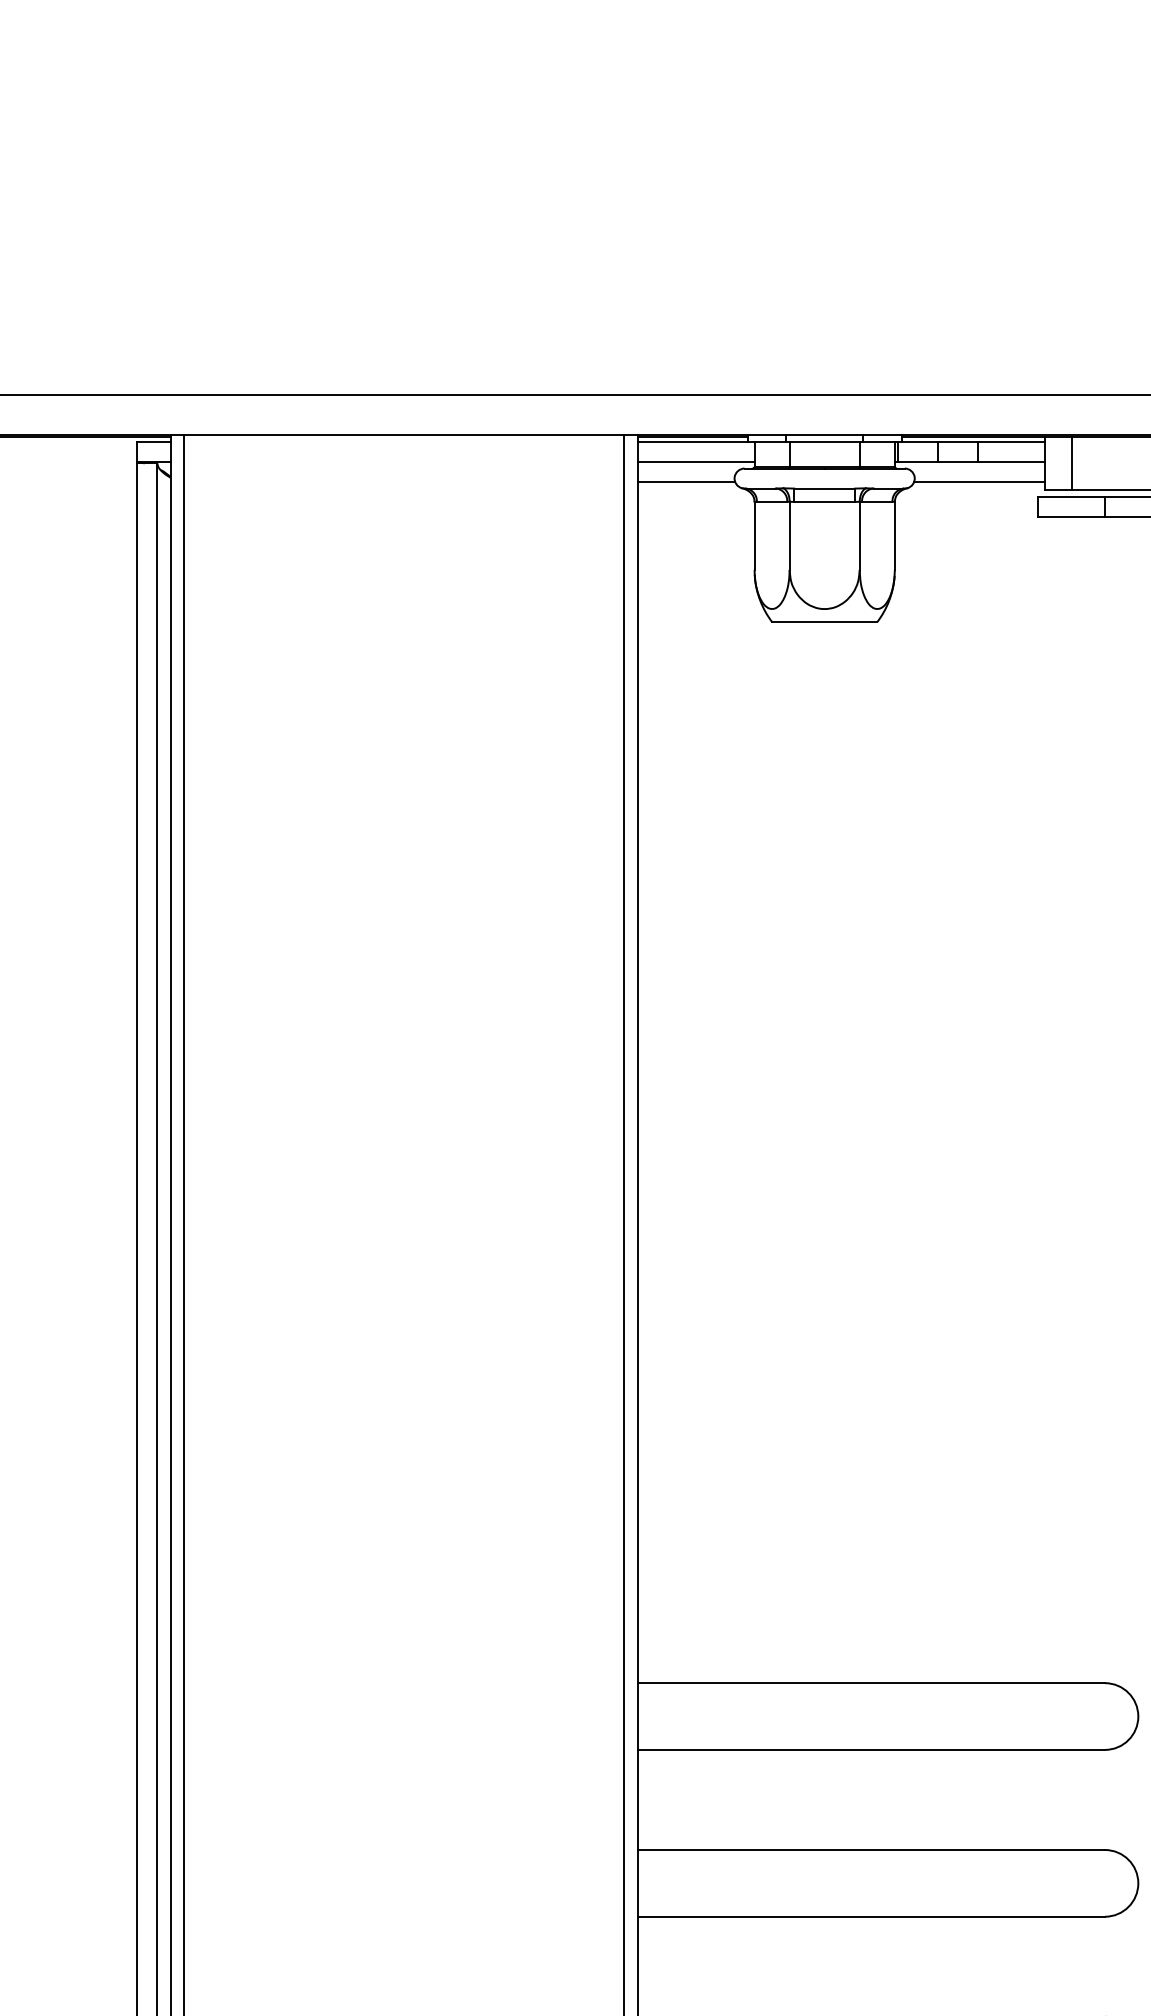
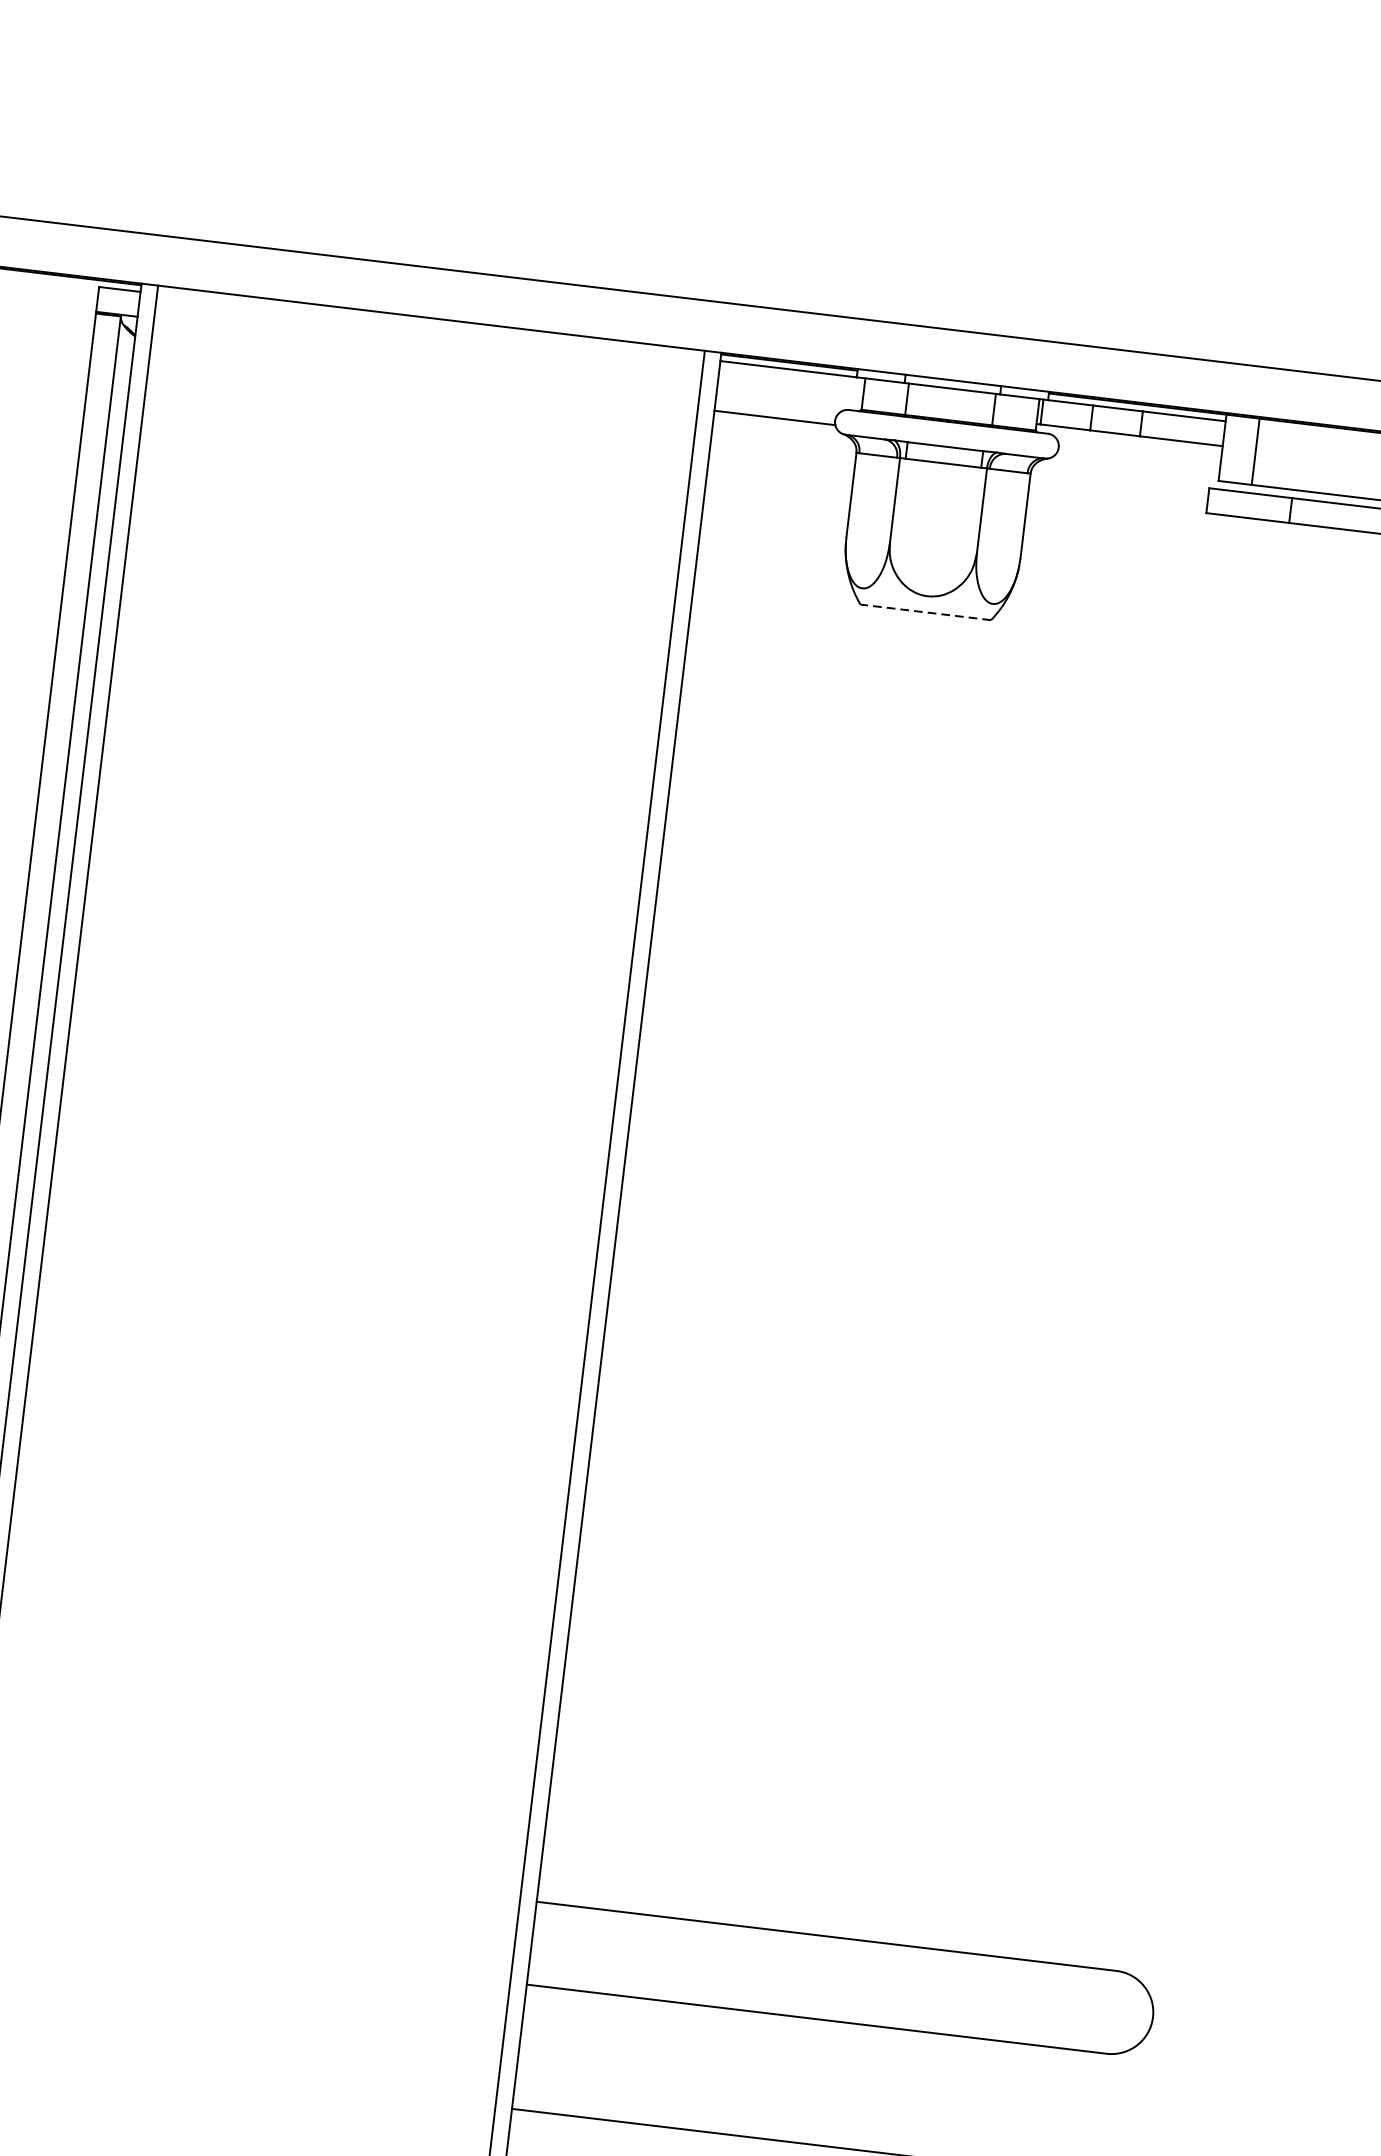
line: (695, 461) -> (789, 393), removed
line: (979, 481) -> (1138, 460), removed
line: (824, 622) -> (925, 612), solid -> dashed

